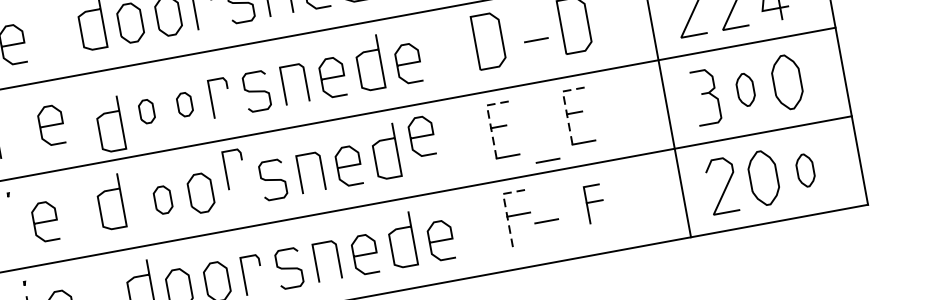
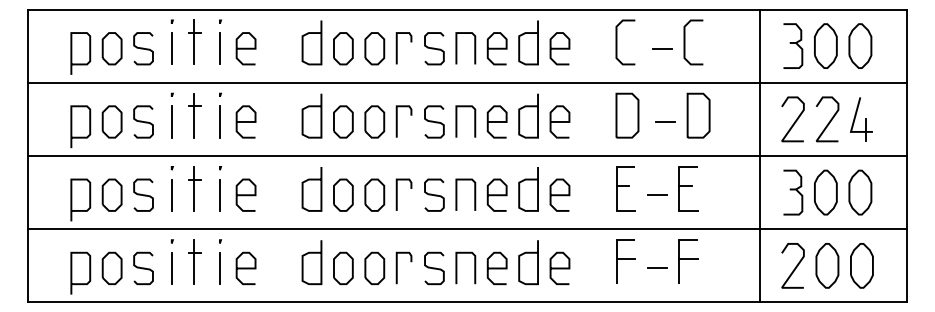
part: (745, 89) -> (825, 192), size x1.67
part: (184, 104) -> (374, 121), size x1.67
line: (565, 105) -> (679, 178), dashed -> solid
part: (146, 111) -> (343, 121), size x1.67
curve: (107, 114) -> (311, 107), moved
line: (489, 119) -> (616, 178), dashed -> solid
curve: (50, 124) -> (245, 121), moved
curve: (421, 135) -> (559, 194), moved
line: (548, 159) -> (657, 194), moved
line: (226, 170) -> (397, 194), moved
part: (804, 170) -> (861, 265), size x1.67
part: (163, 199) -> (343, 194), size x1.43
part: (594, 203) -> (688, 261), size x1.43
curve: (100, 204) -> (303, 189), moved
line: (505, 208) -> (616, 252), dashed -> solid
line: (546, 220) -> (657, 267), moved
line: (13, 226) -> (219, 194), added

